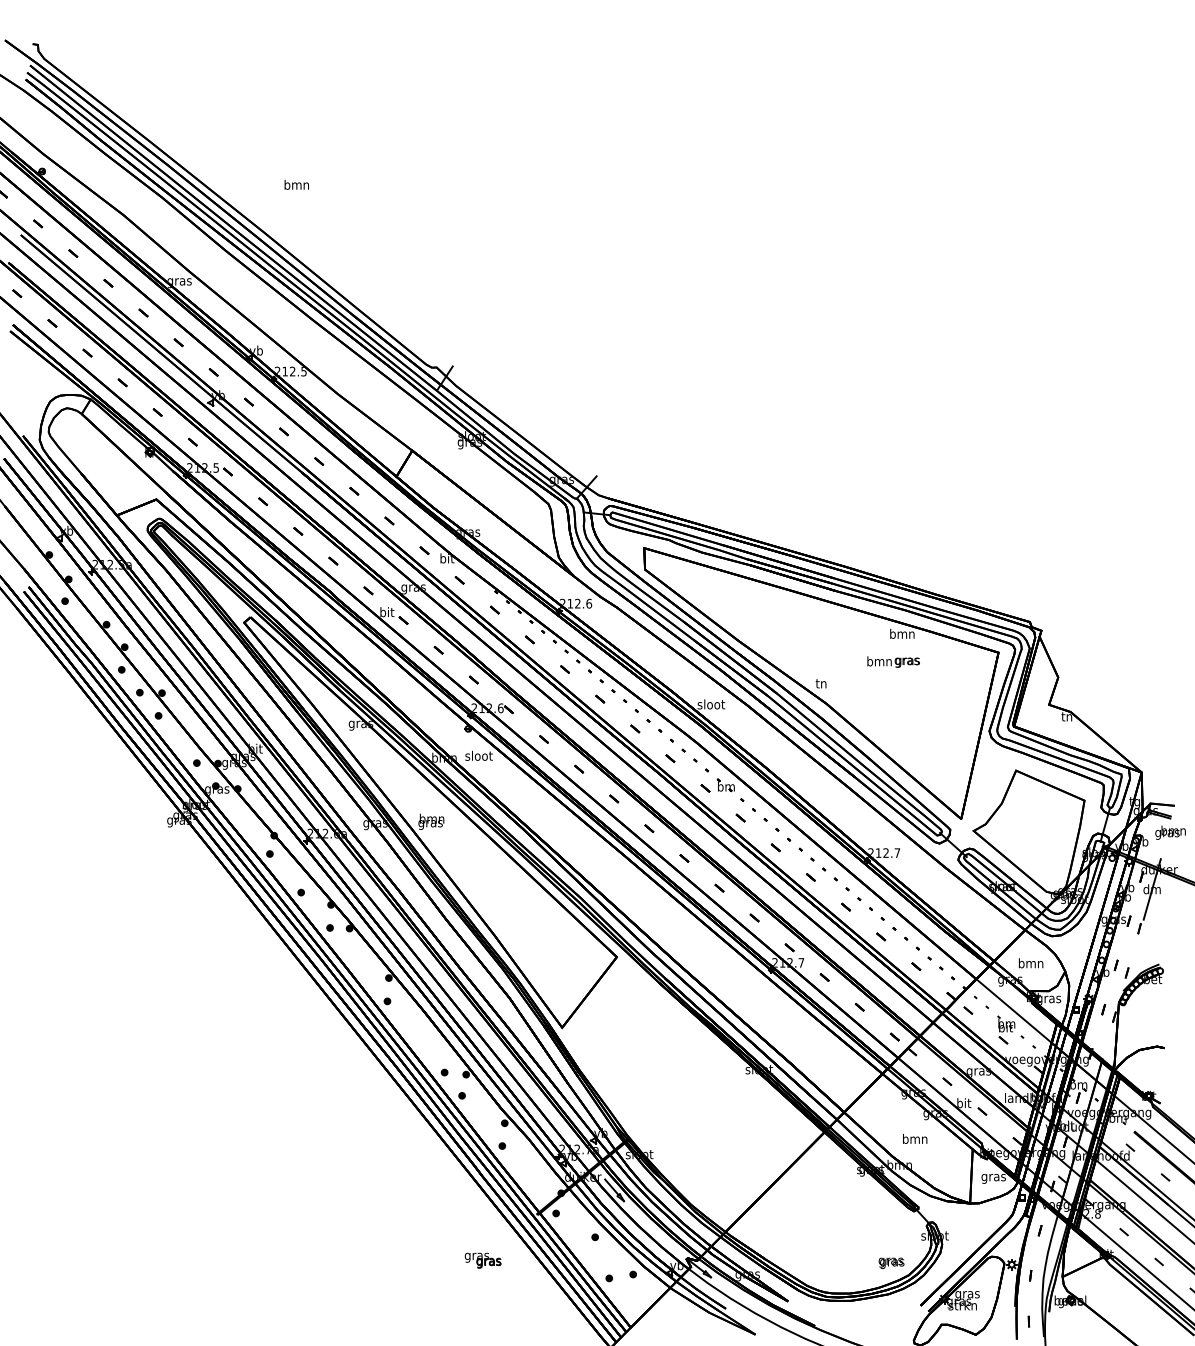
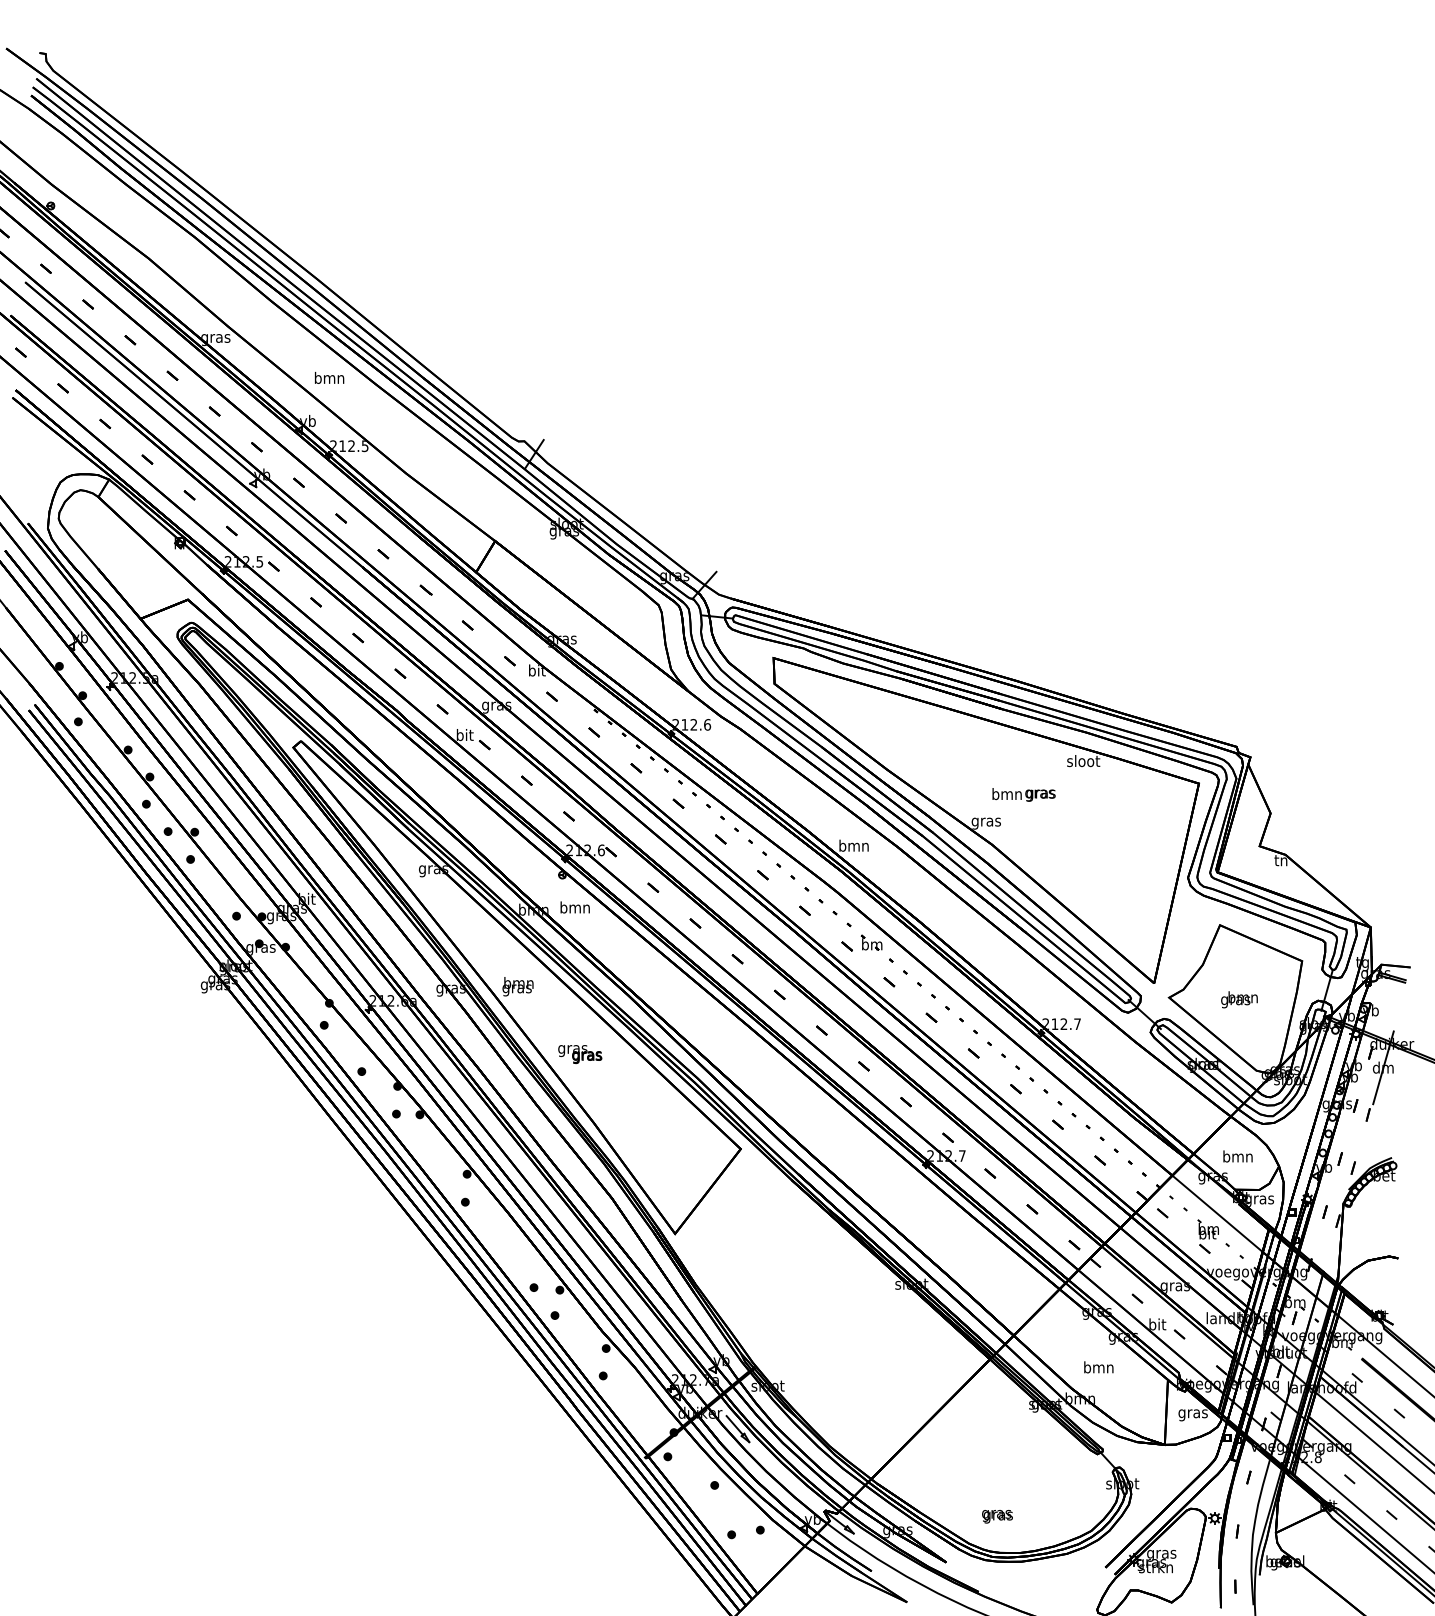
text: (296, 184) -> (329, 377), moved
text: (902, 634) -> (1083, 761), bmn -> sloot
text: (893, 661) -> (1023, 794), moved
text: (820, 685) -> (985, 822), tn -> gras
text: (710, 704) -> (853, 845), sloot -> bmn
text: (478, 755) -> (574, 907), sloot -> bmn
text: (1170, 832) -> (1239, 999), moved
text: (483, 1260) -> (580, 1054), moved
text: (891, 1263) -> (997, 1516), moved

